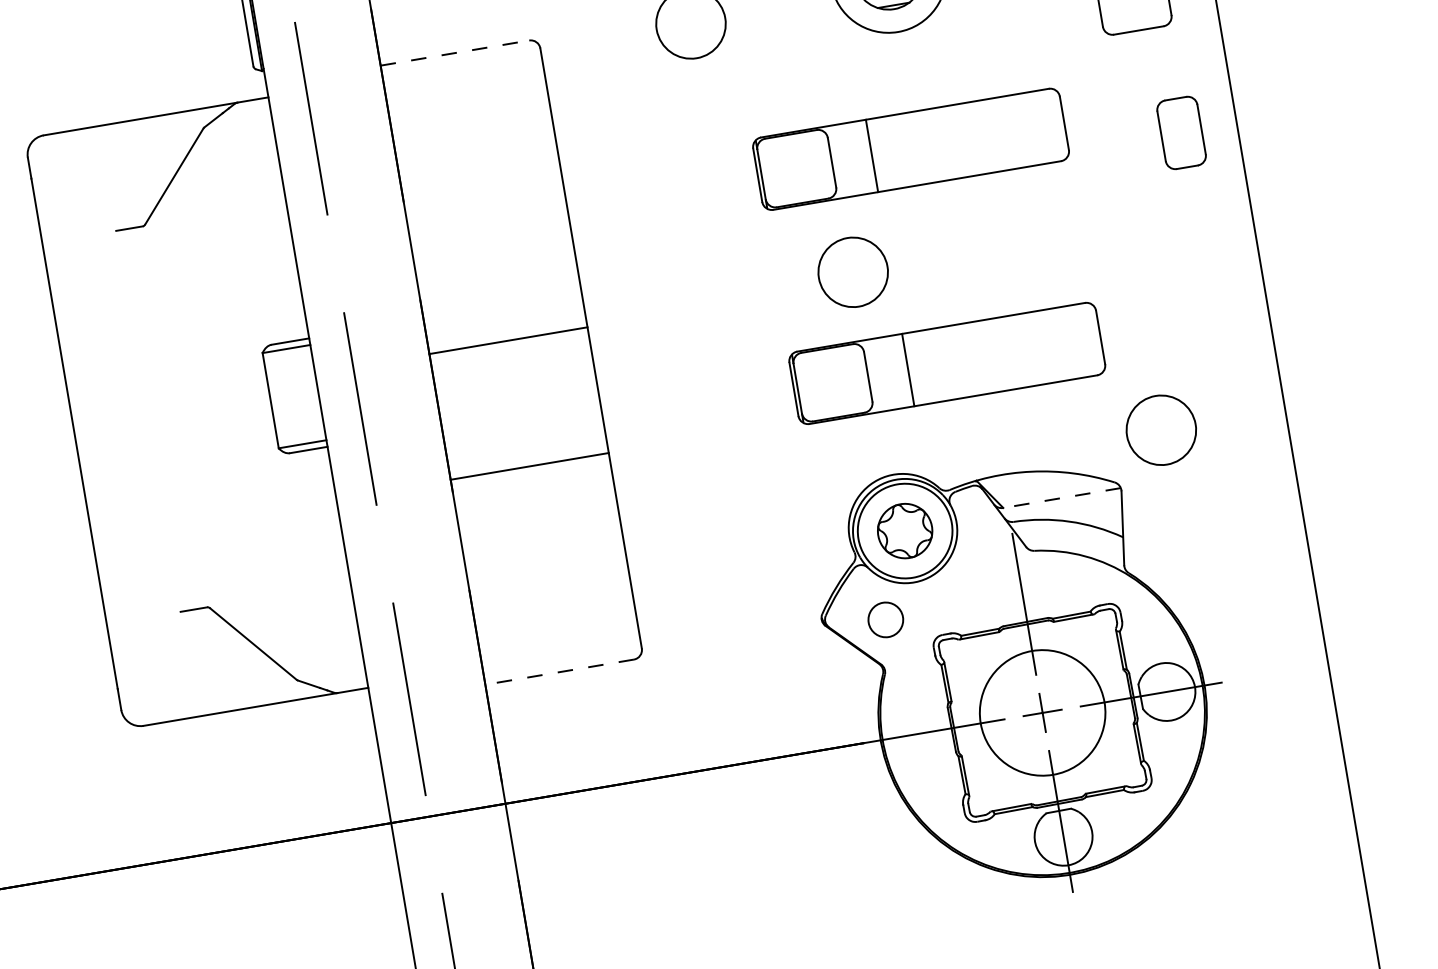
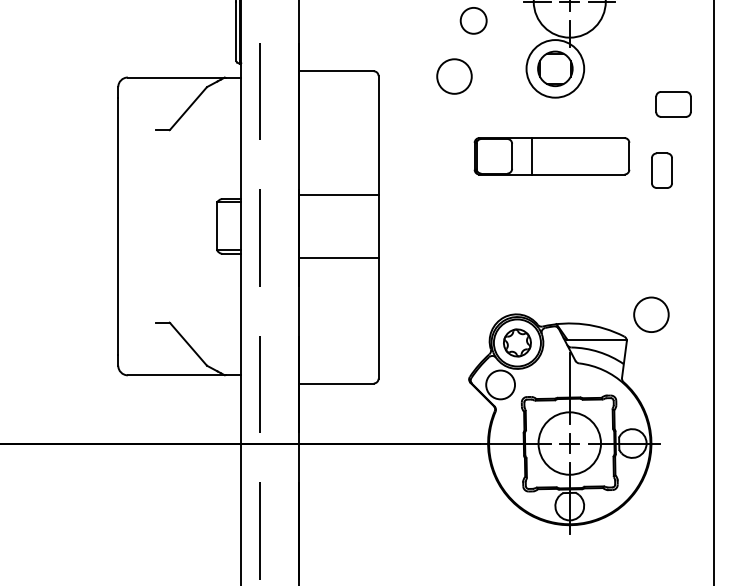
line: (455, 53) -> (336, 71), dashed -> solid
part: (1180, 132) -> (661, 170), moved
circle: (853, 271) -> (513, 211), removed
line: (507, 340) -> (338, 194), moved
part: (946, 364) -> (551, 264), removed
line: (529, 467) -> (338, 258), moved
line: (1062, 497) -> (597, 339), dashed -> solid
circle: (885, 619) -> (500, 384), size x1.67
line: (557, 672) -> (335, 383), dashed -> solid

